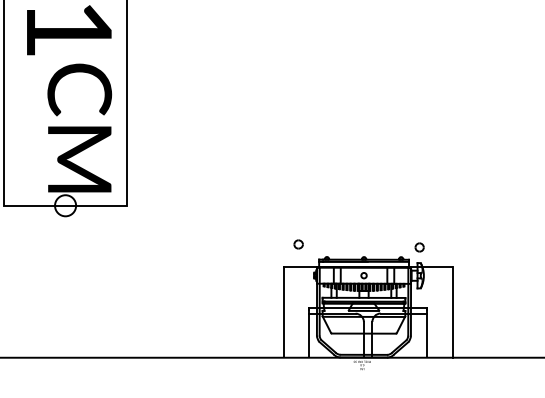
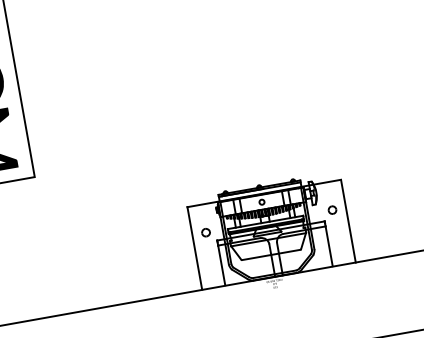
part: (298, 244) -> (205, 232), moved
part: (419, 247) -> (332, 210), moved

